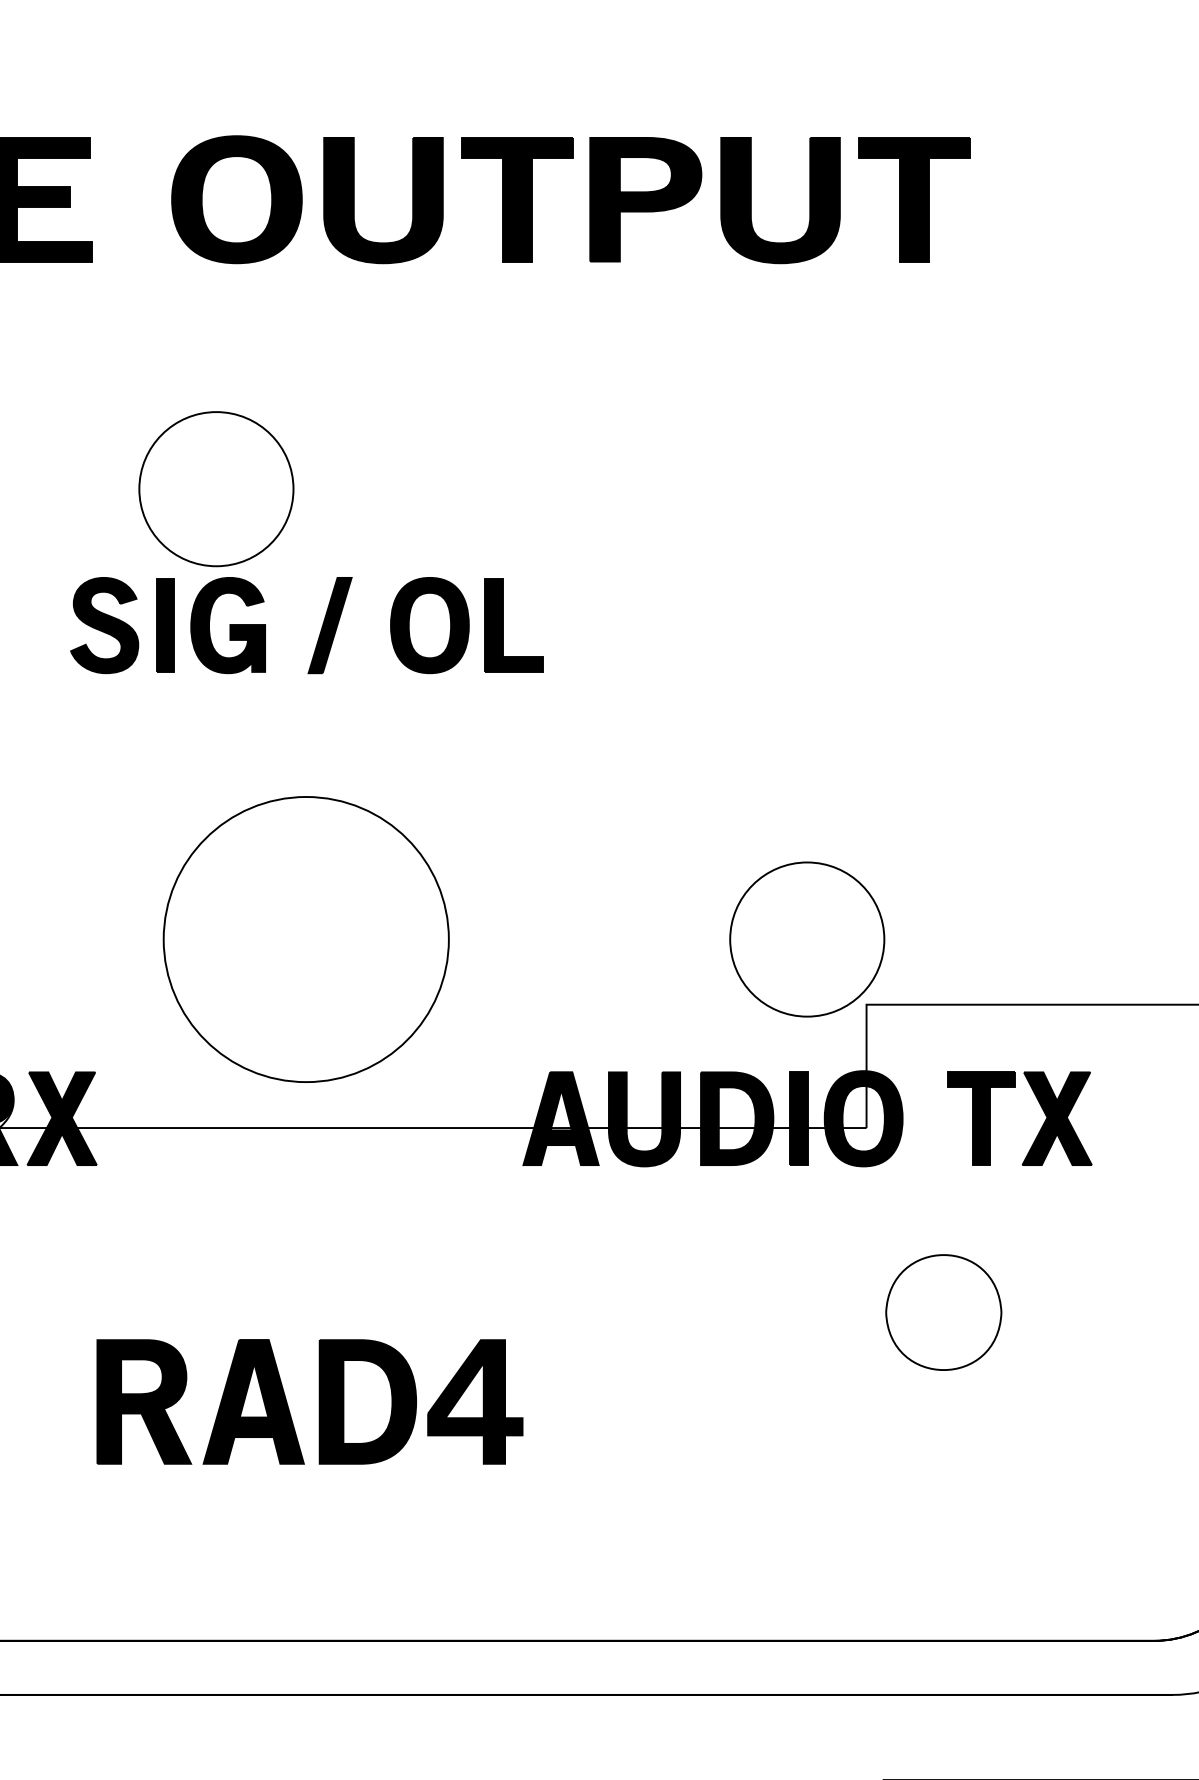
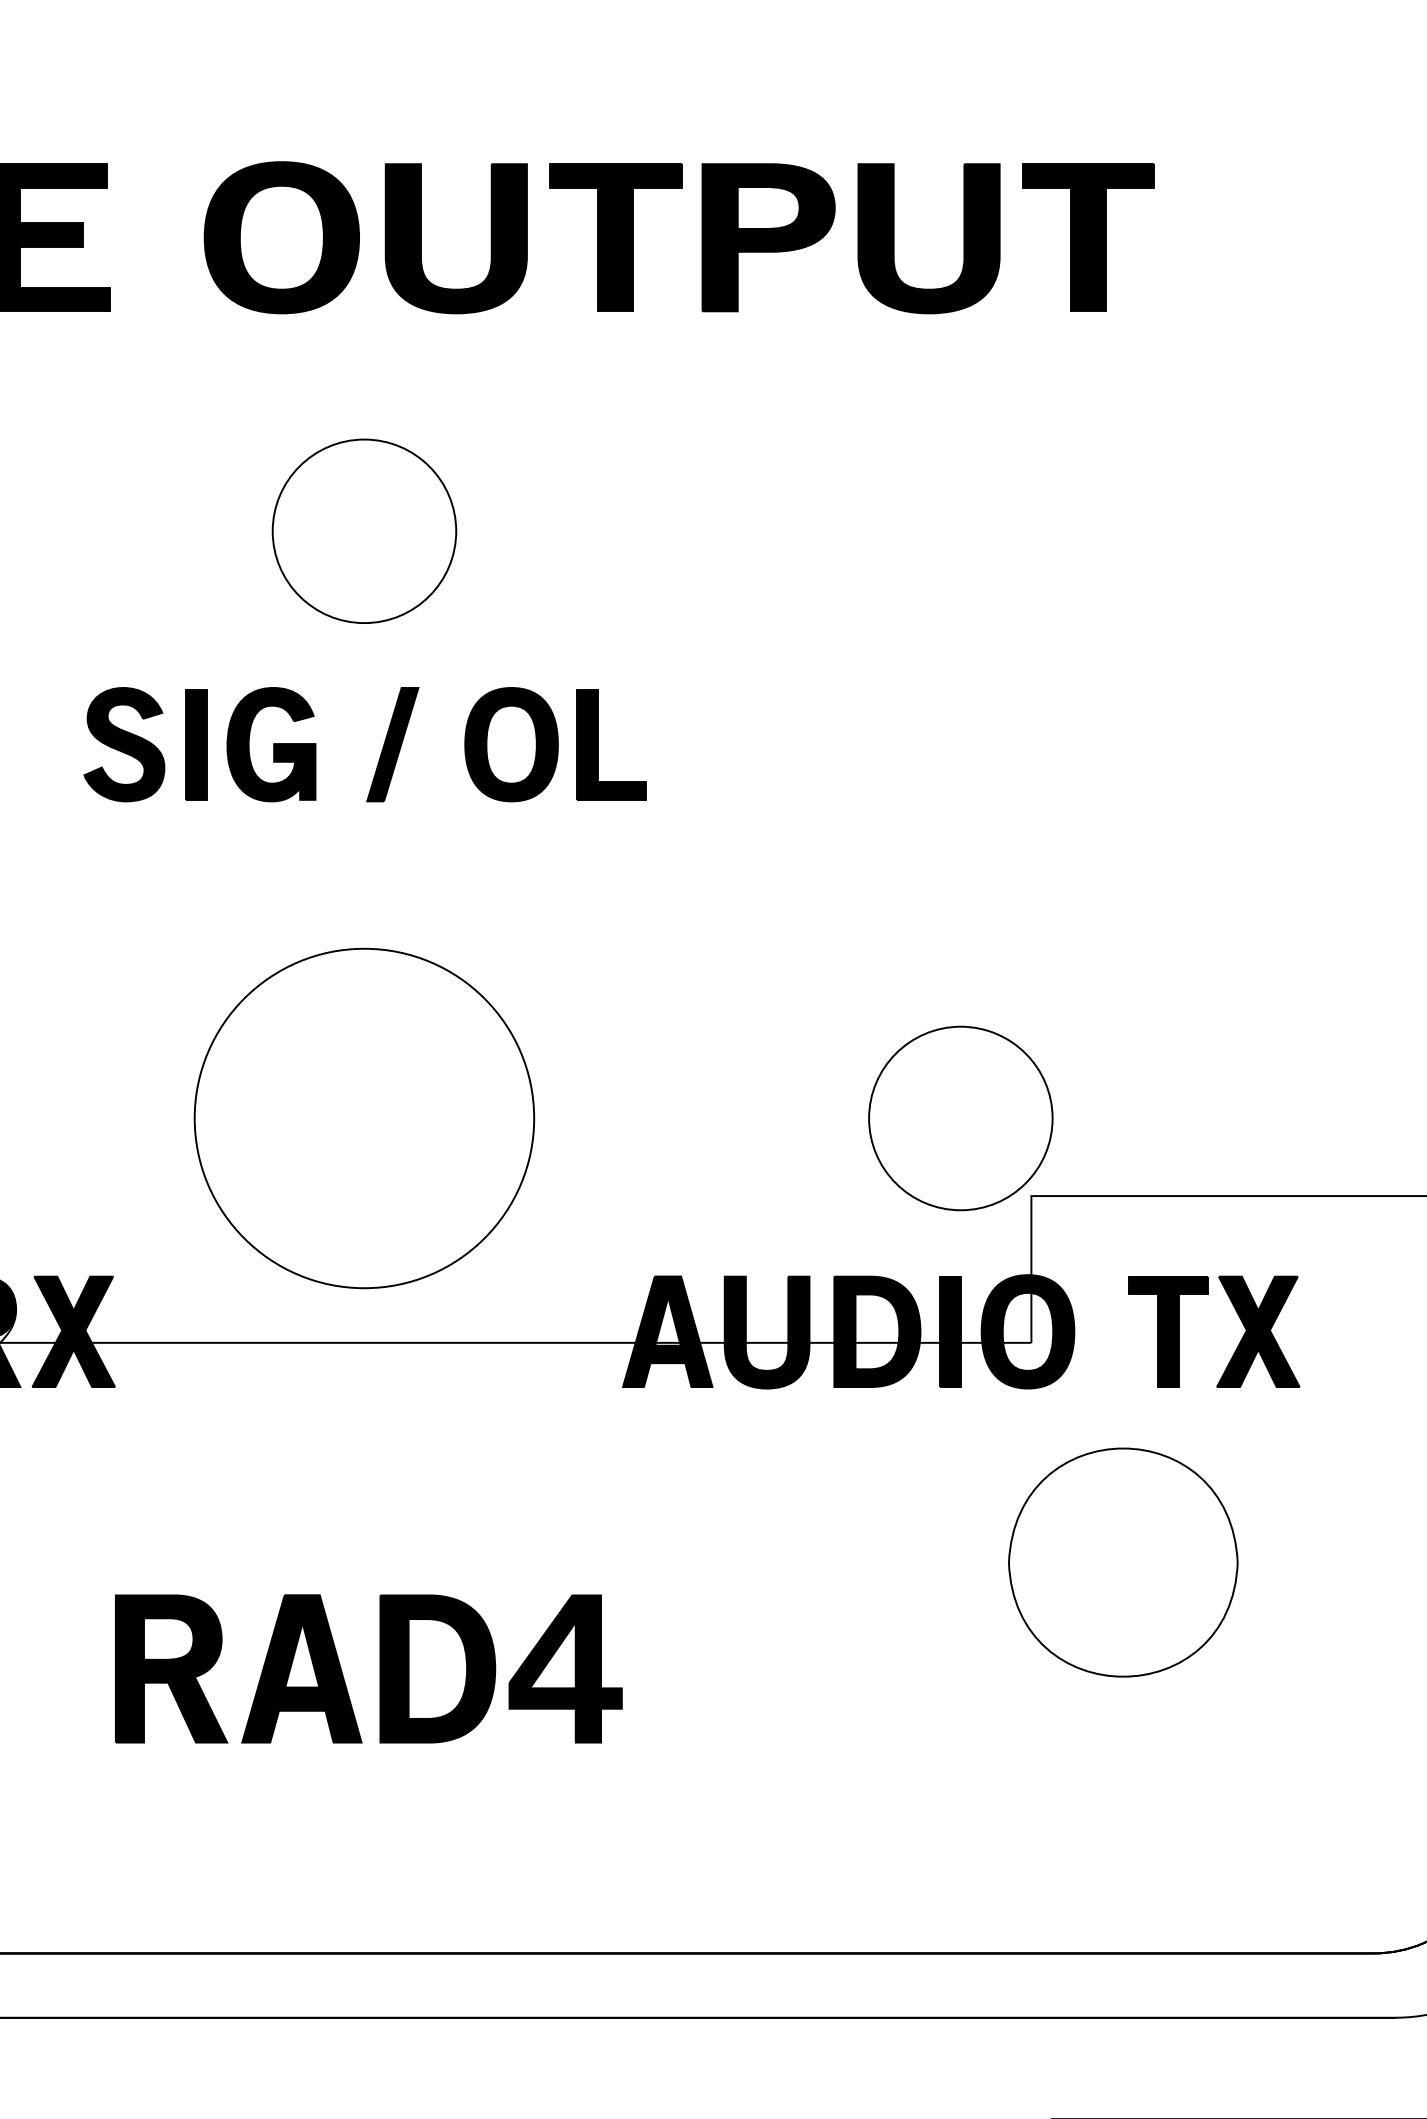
part: (216, 488) -> (364, 530), moved
part: (943, 1312) -> (1123, 1562), size x1.67

